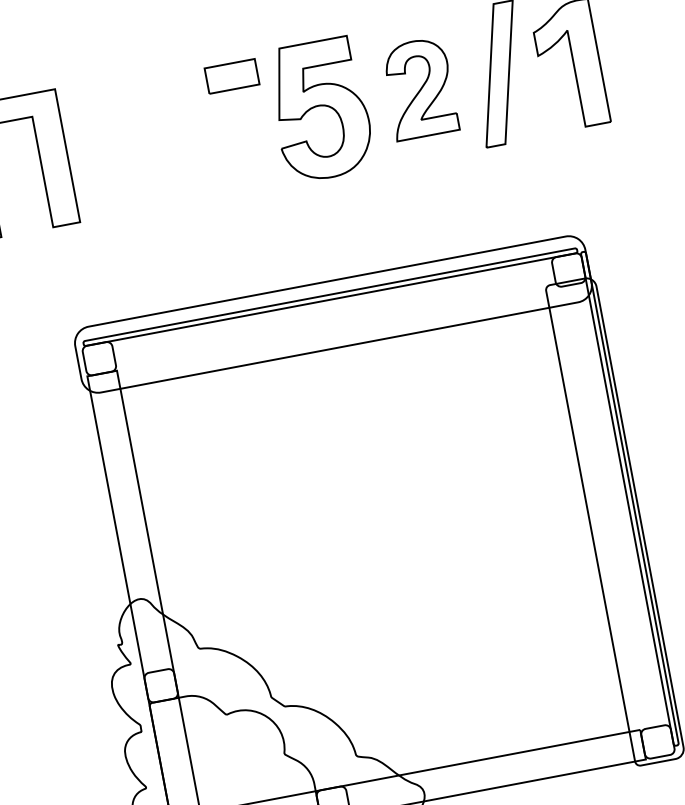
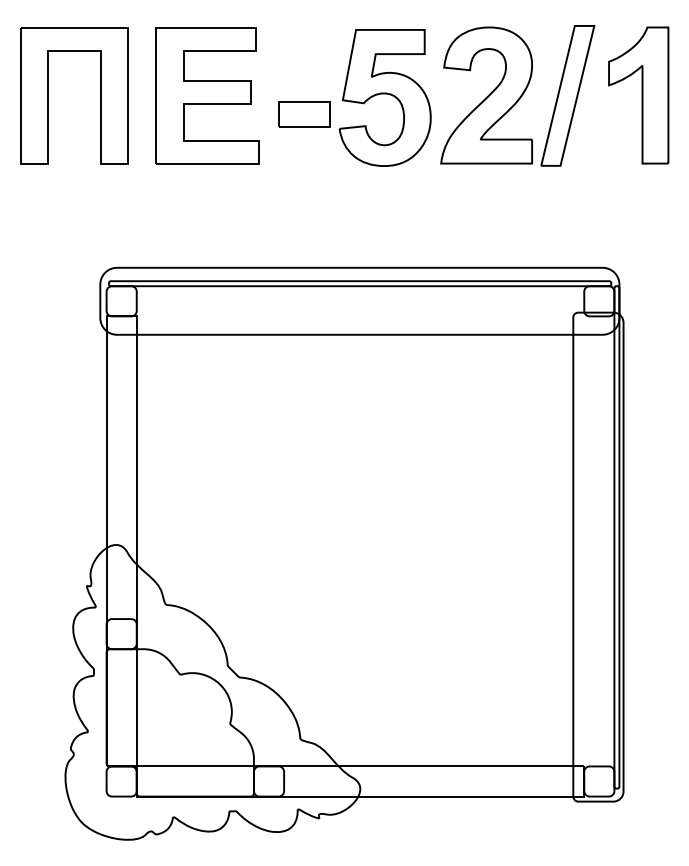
part: (232, 76) -> (304, 114), moved
part: (419, 88) -> (486, 95), size x1.43
part: (145, 140) -> (207, 95), added

